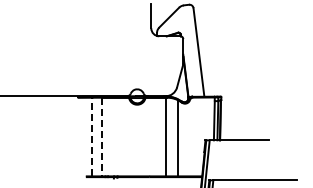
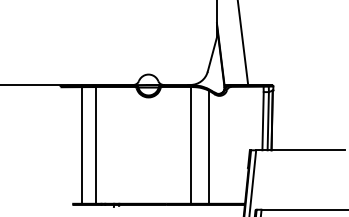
line: (92, 136) -> (82, 144), dashed -> solid
line: (101, 137) -> (95, 146), dashed -> solid

